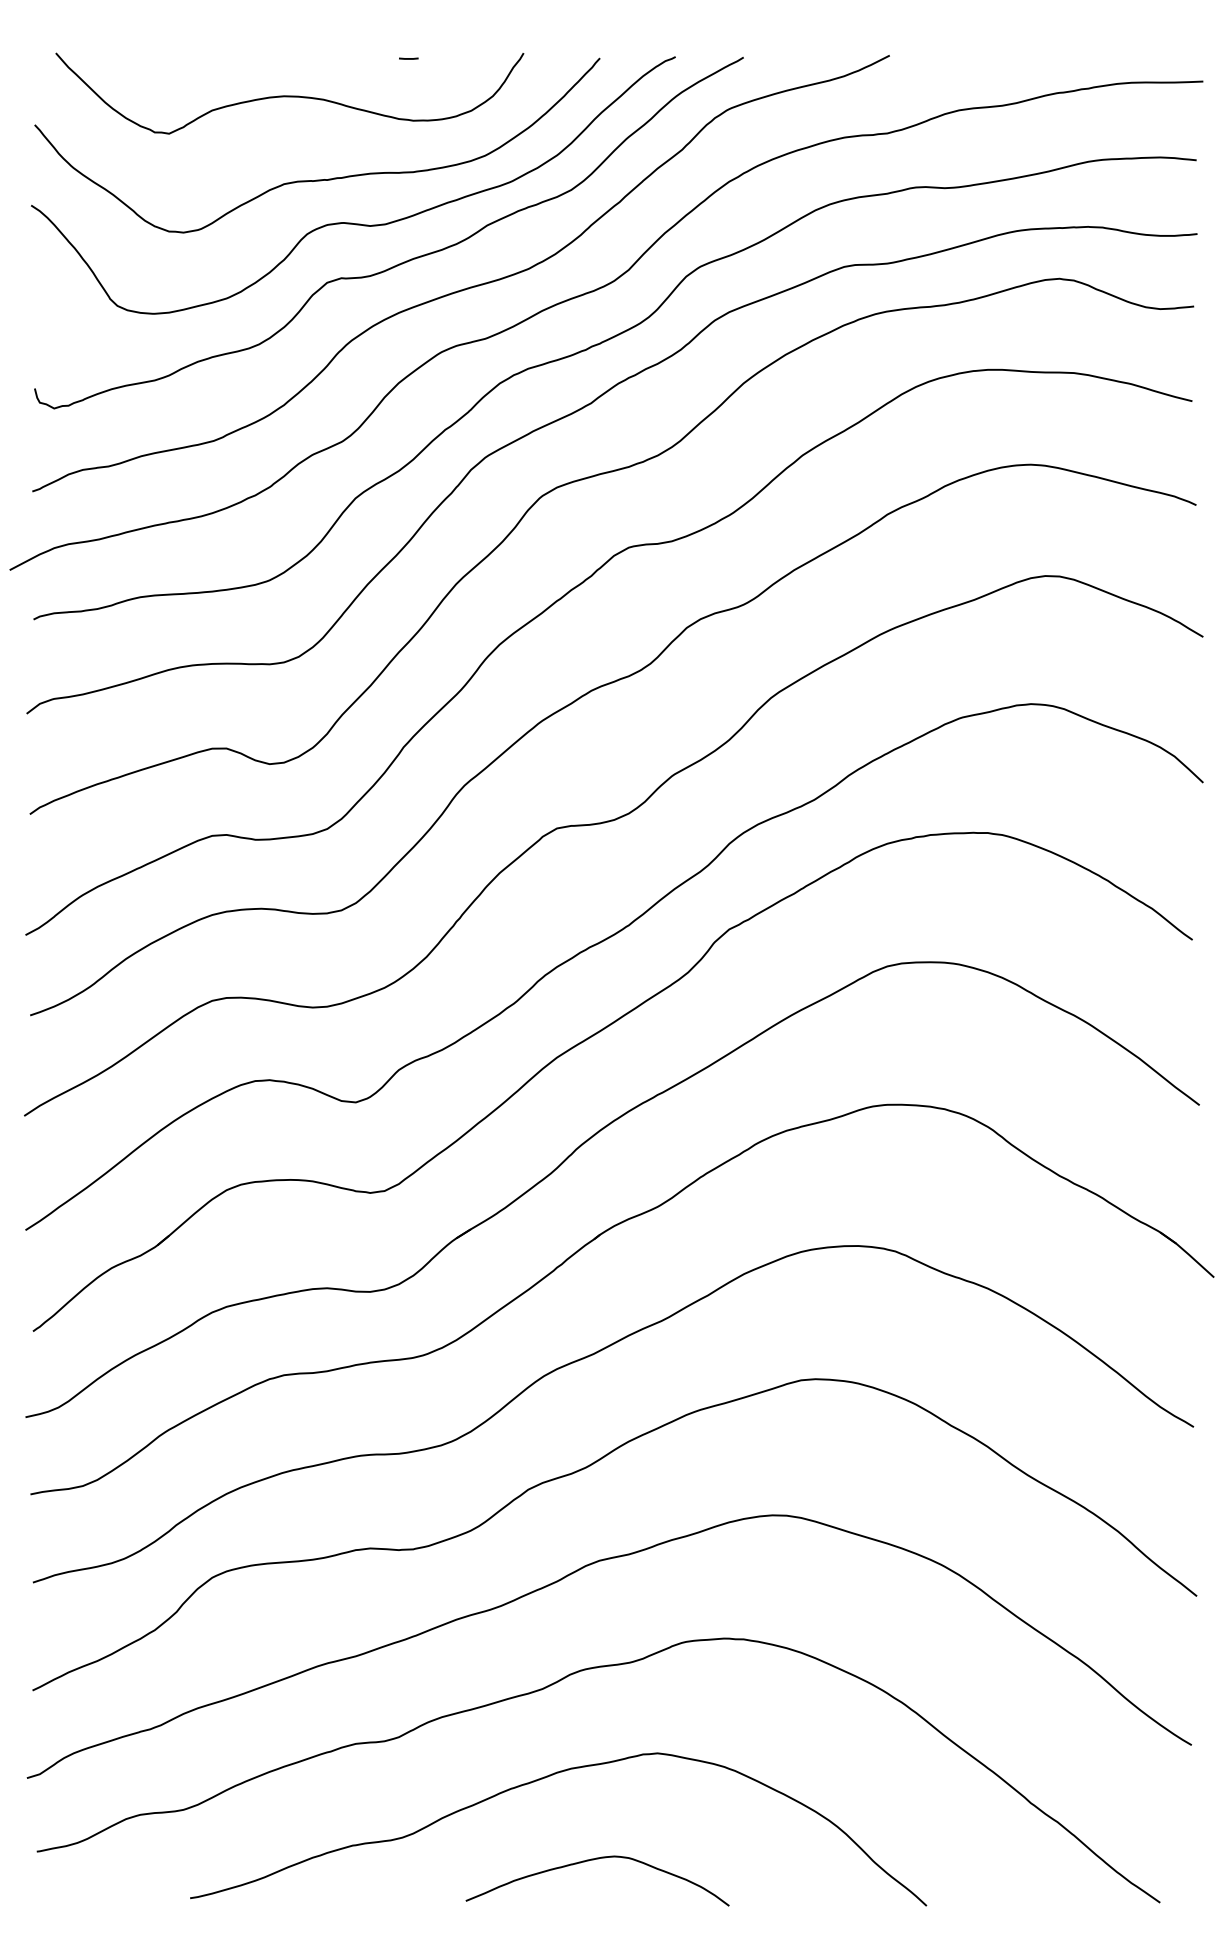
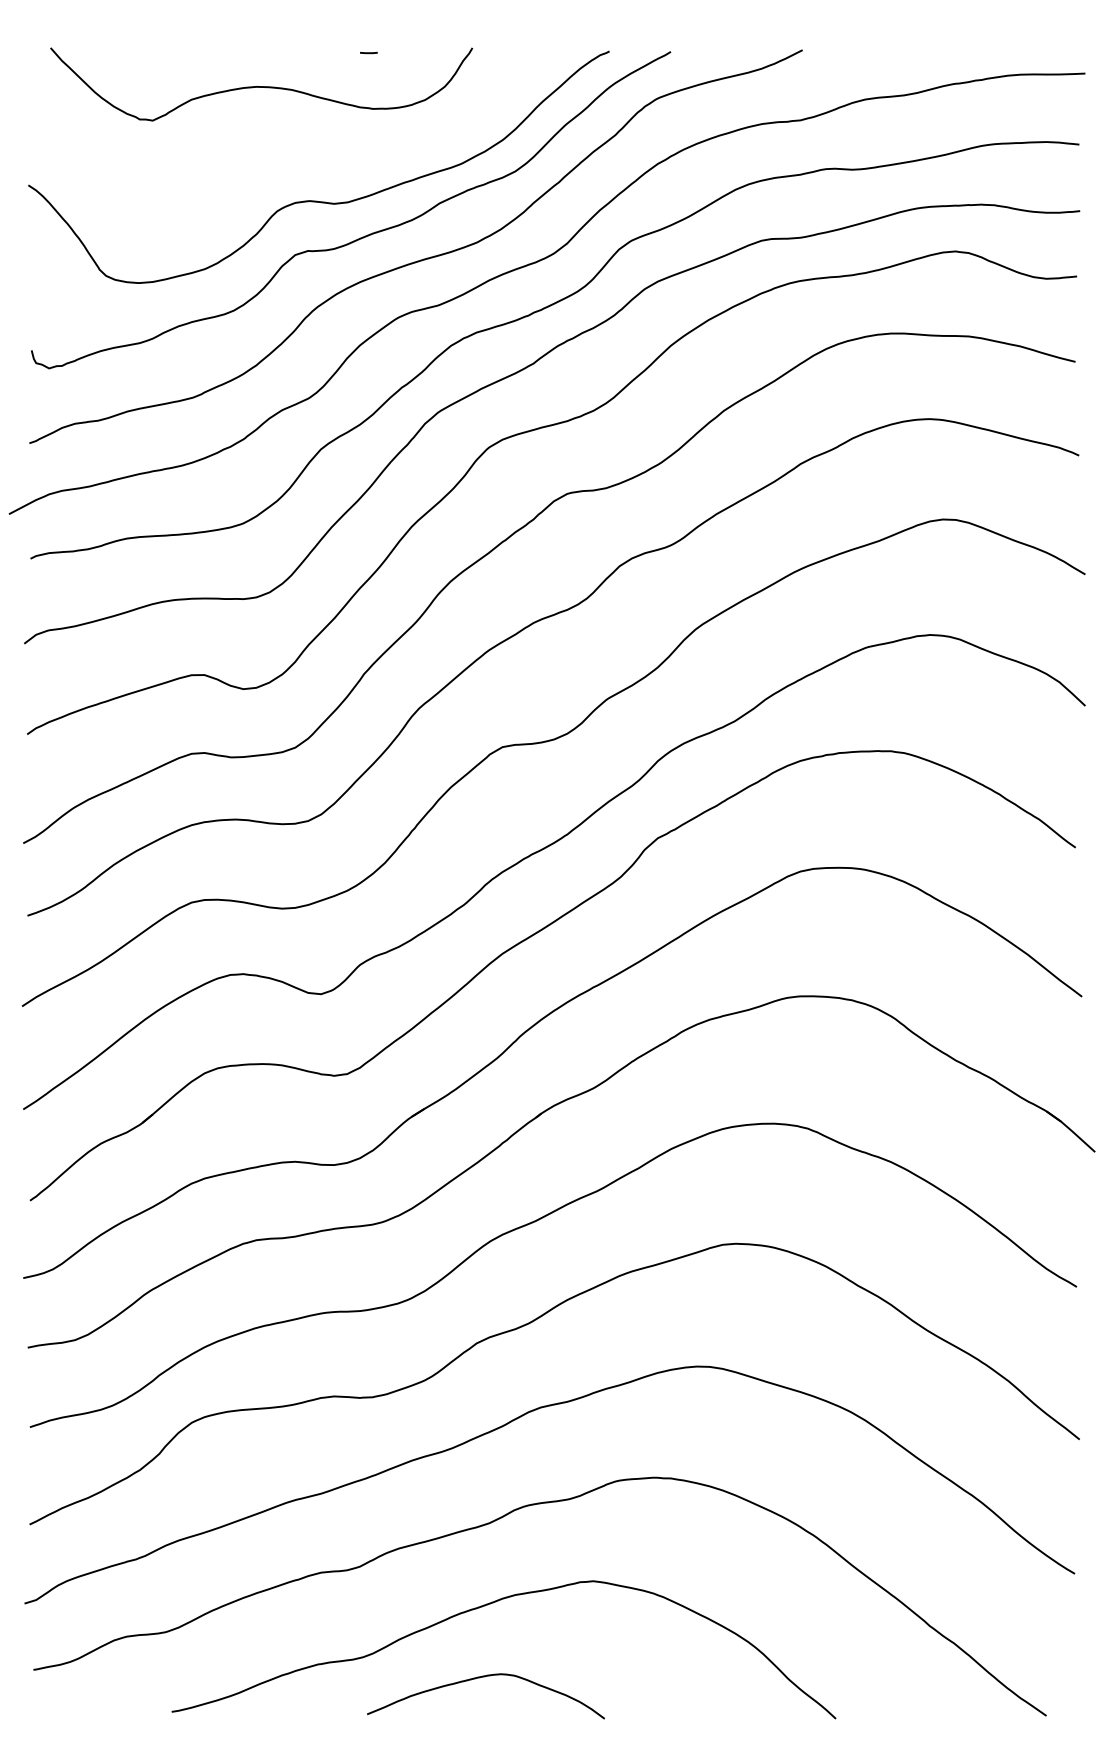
curve: (317, 179) -> (286, 161), removed
curve: (593, 1860) -> (482, 1677), moved

